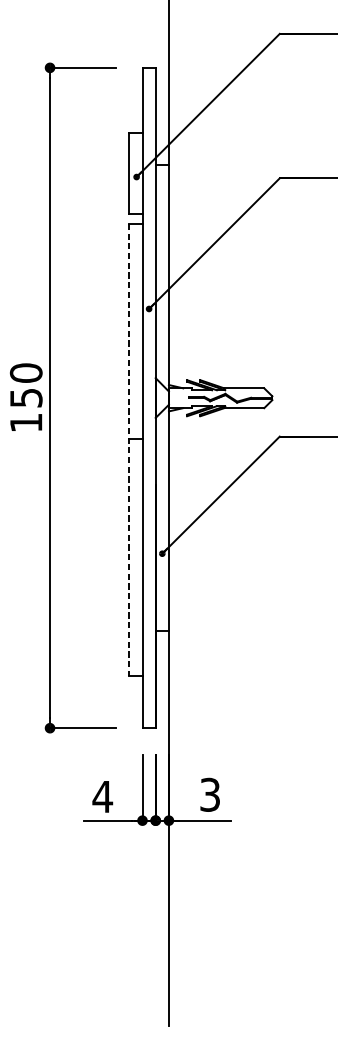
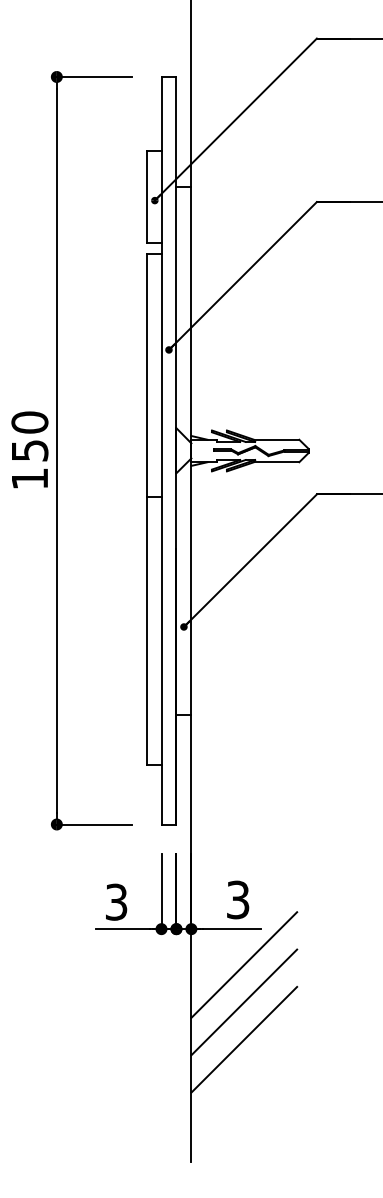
line: (129, 449) -> (146, 509), dashed -> solid
text: (102, 796) -> (116, 901), 4 -> 3
line: (215, 851) -> (244, 964), added
line: (215, 885) -> (244, 1002), added
line: (215, 918) -> (244, 1039), added

